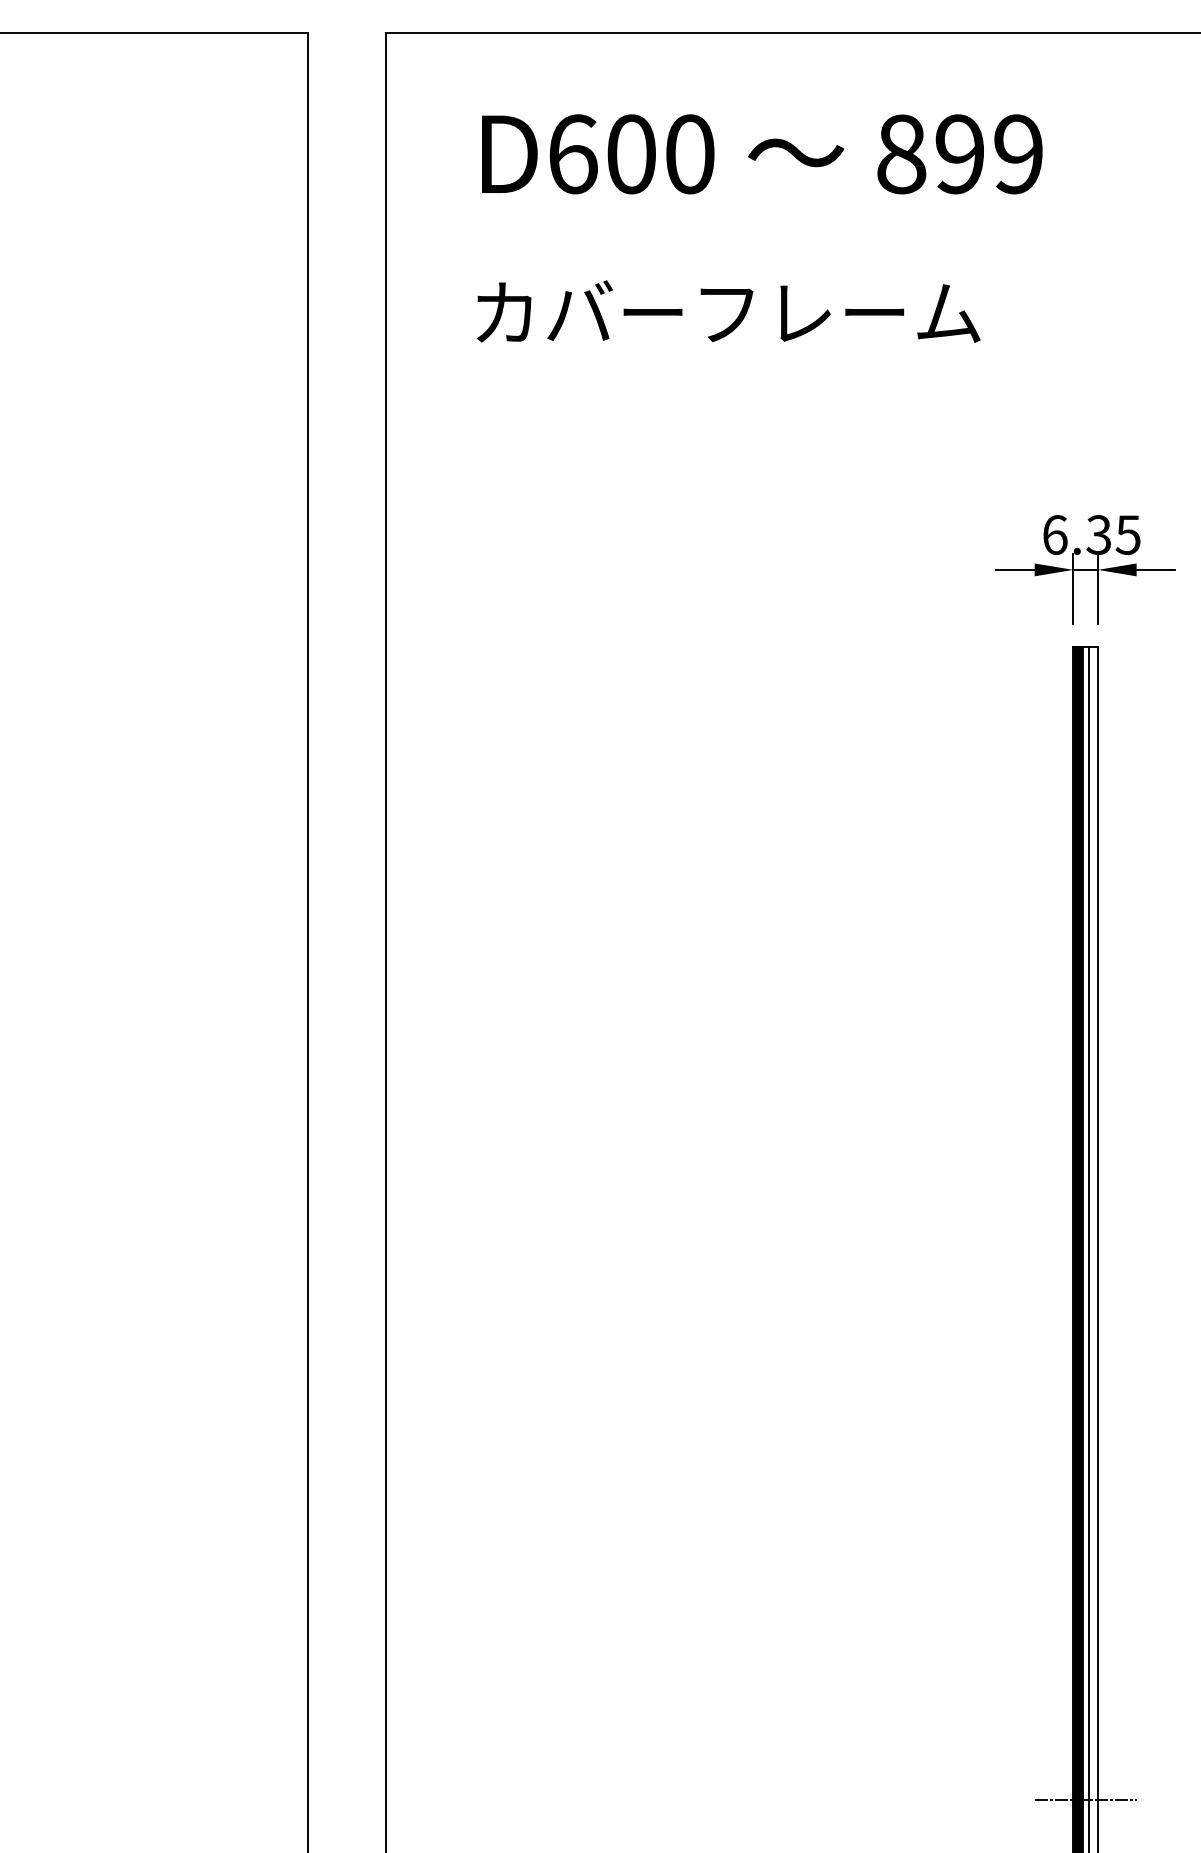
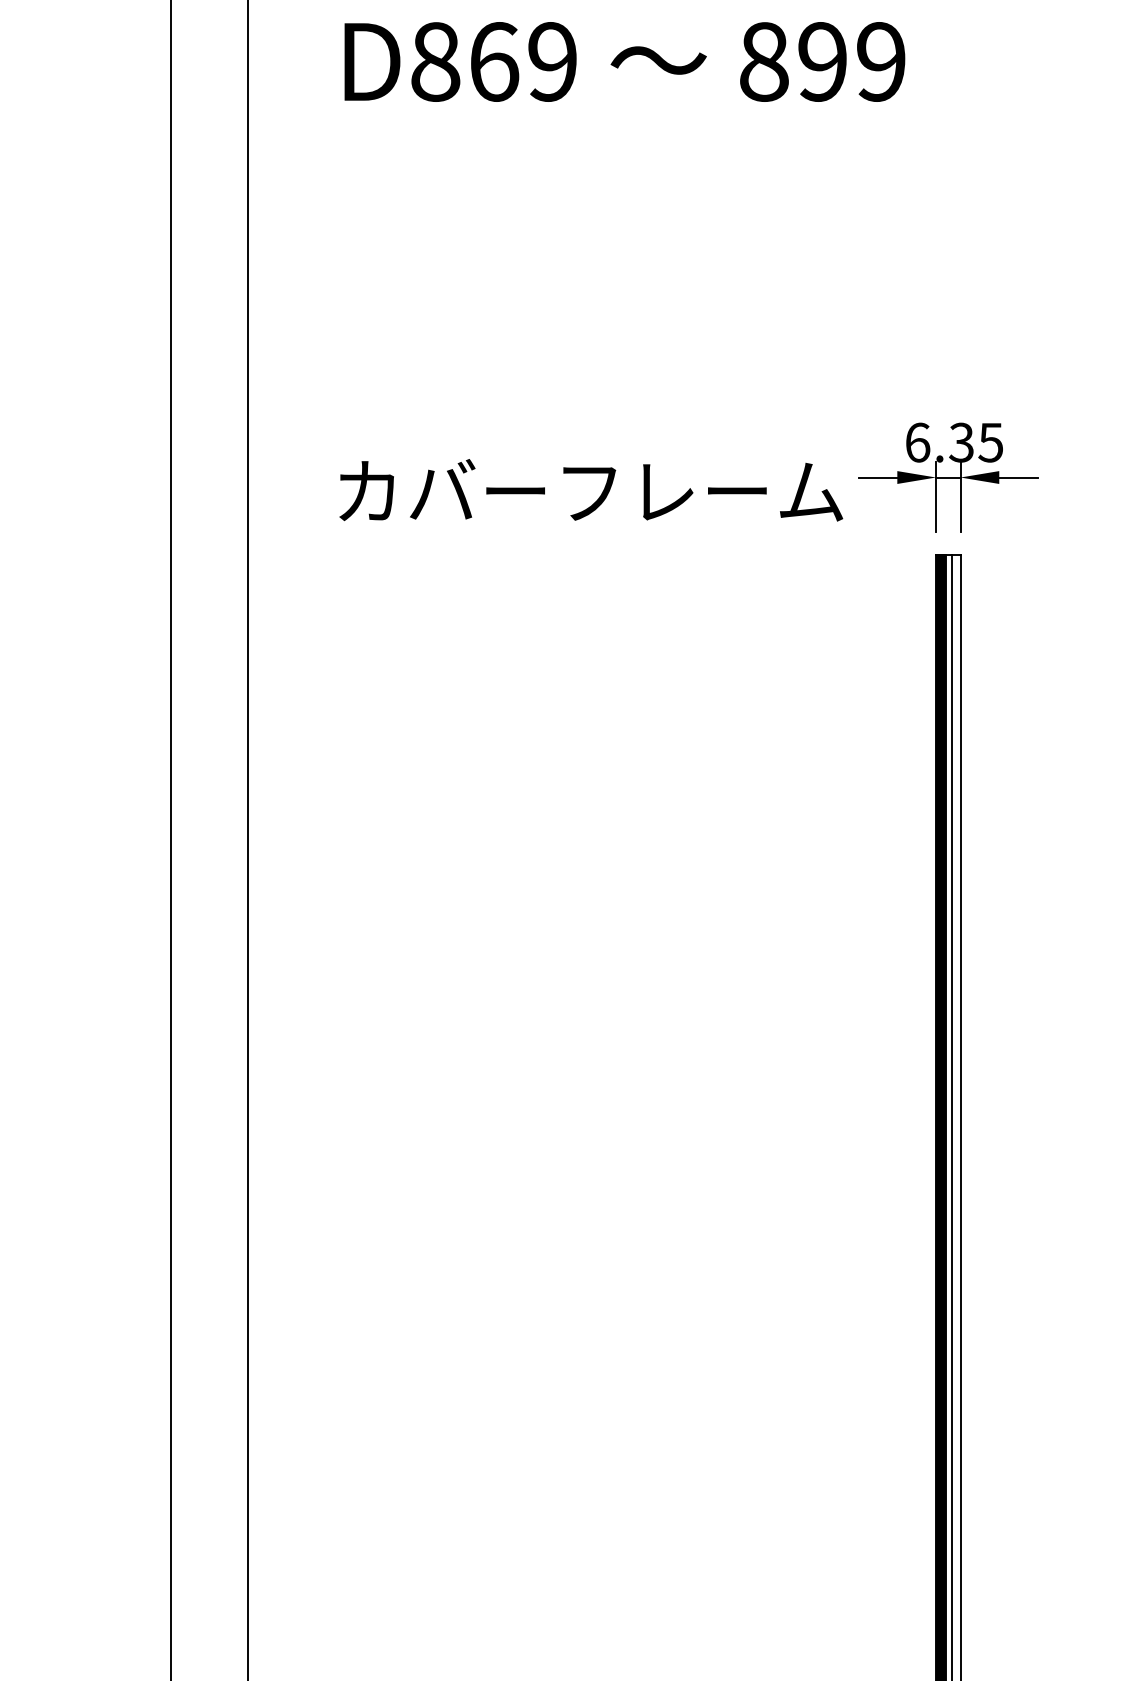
text: (631, 154) -> (494, 62), D600 -> D869
text: (728, 311) -> (591, 490), moved

